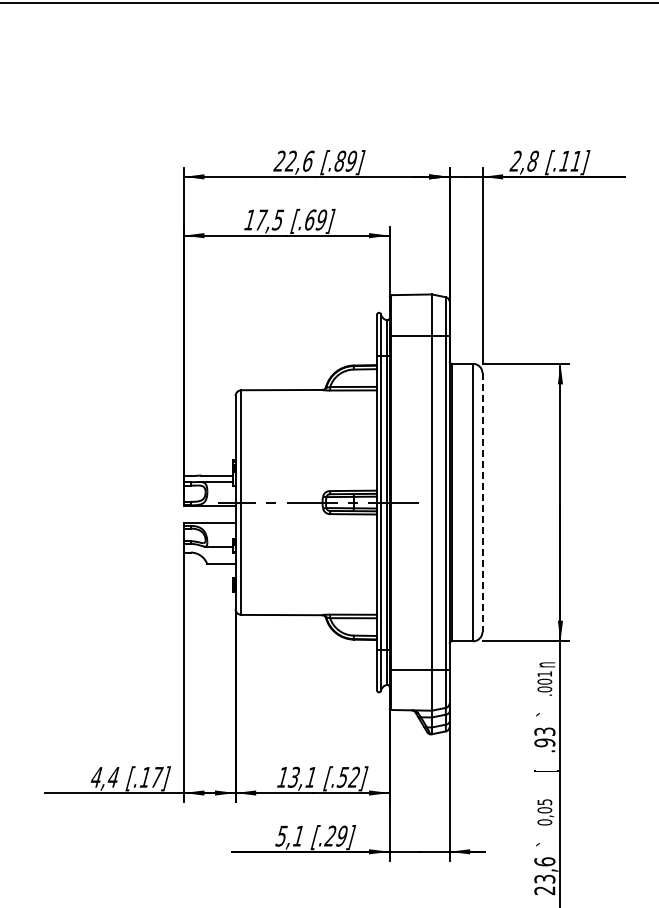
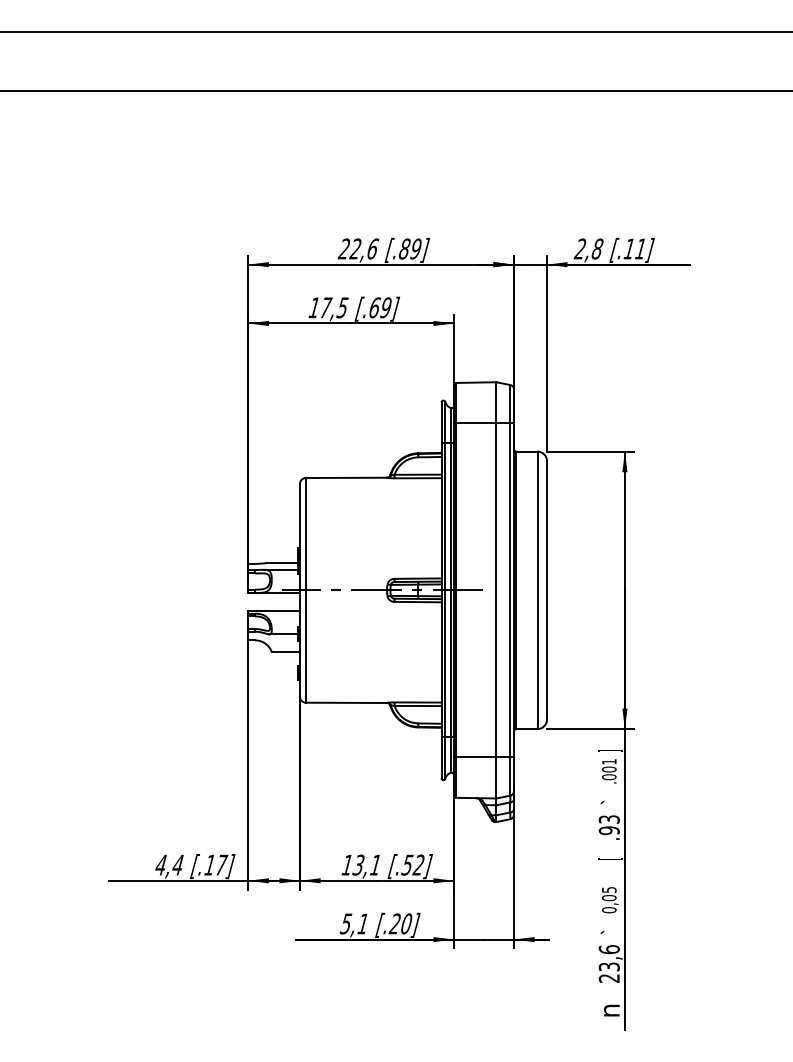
line: (482, 502) -> (546, 590), dashed -> solid
text: (546, 664) -> (610, 752), n -> ]
text: (342, 835) -> (406, 923), [.29] -> [.20]

